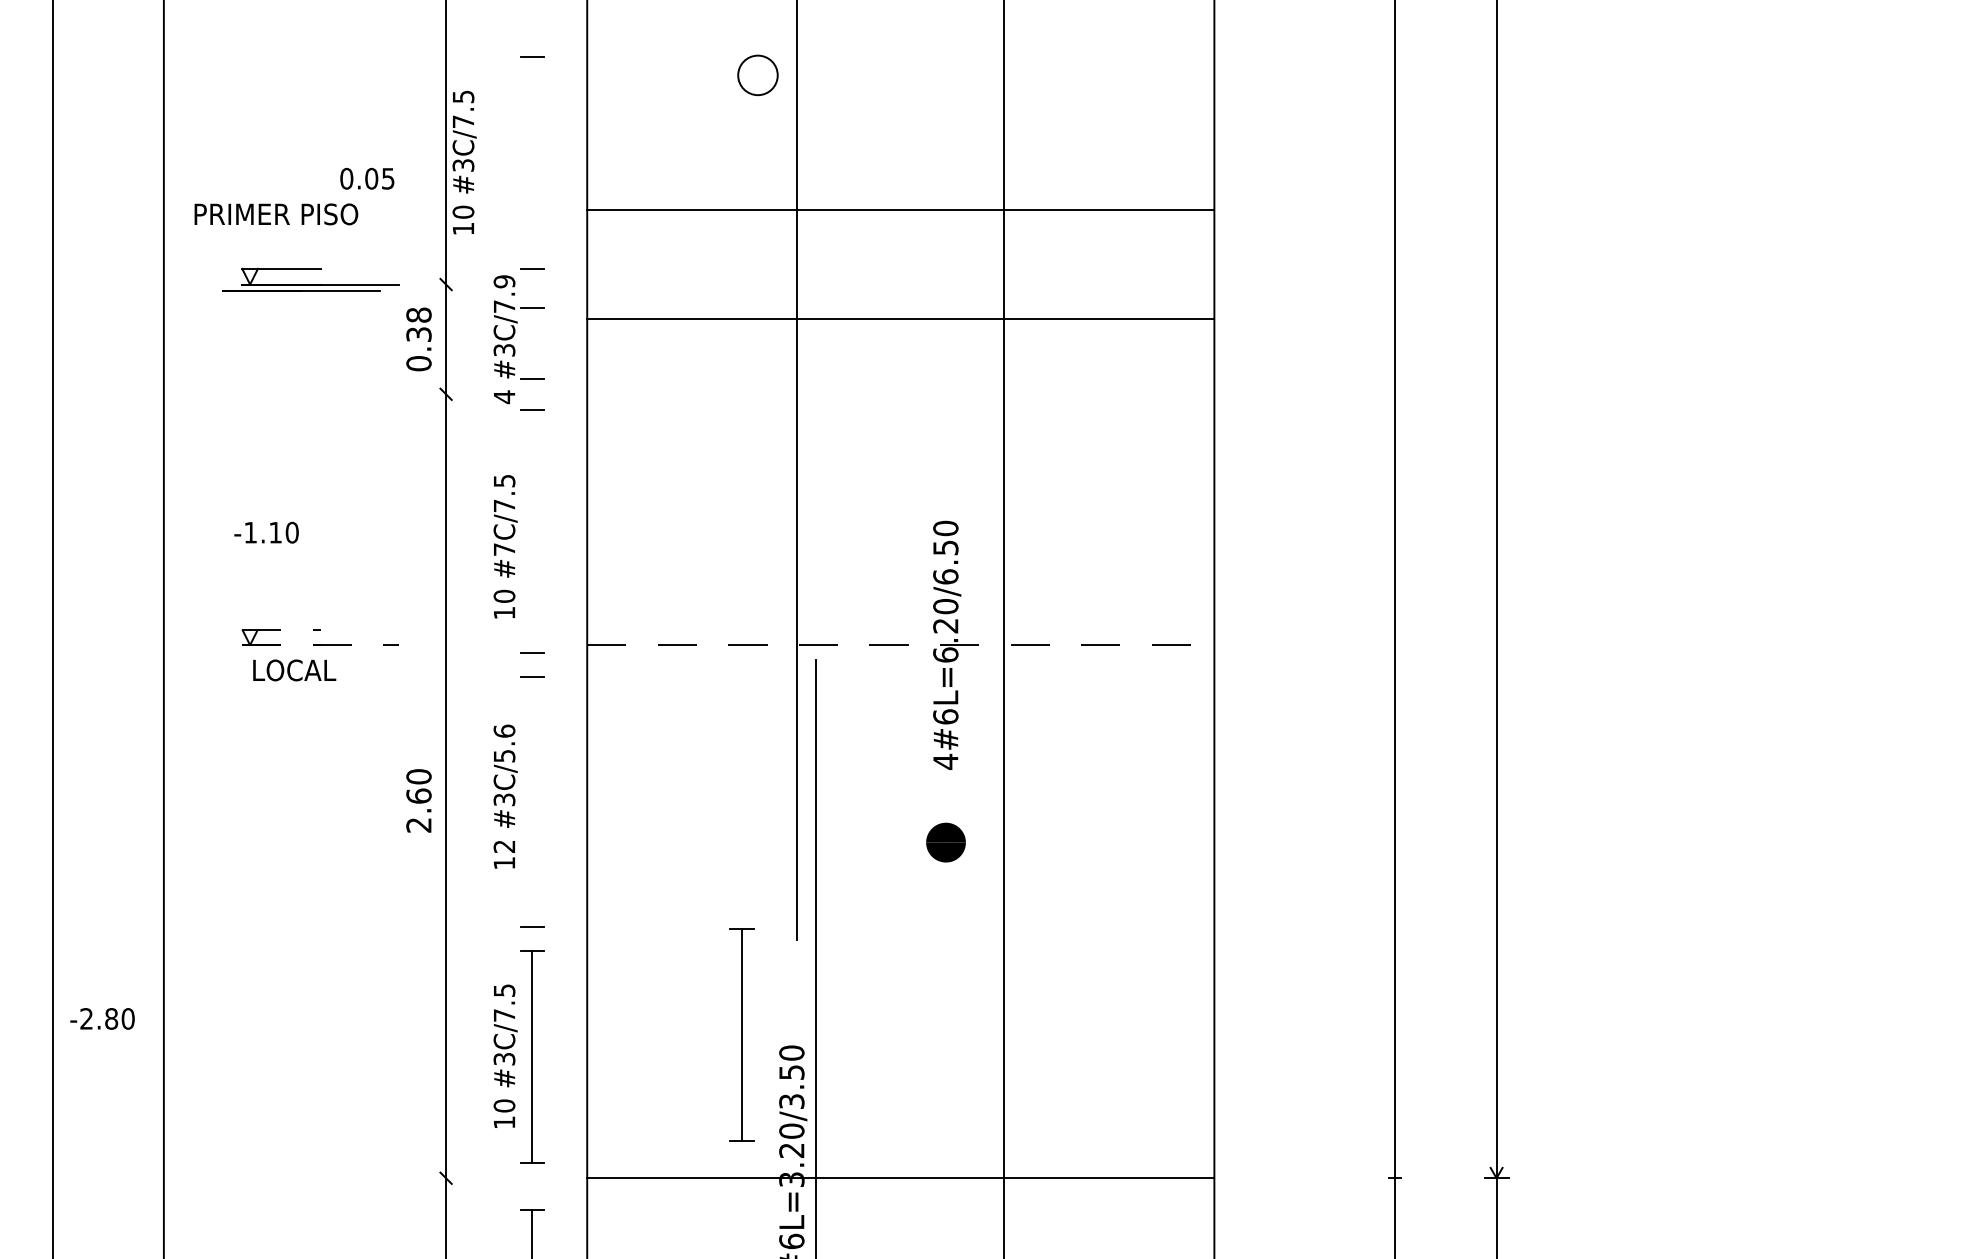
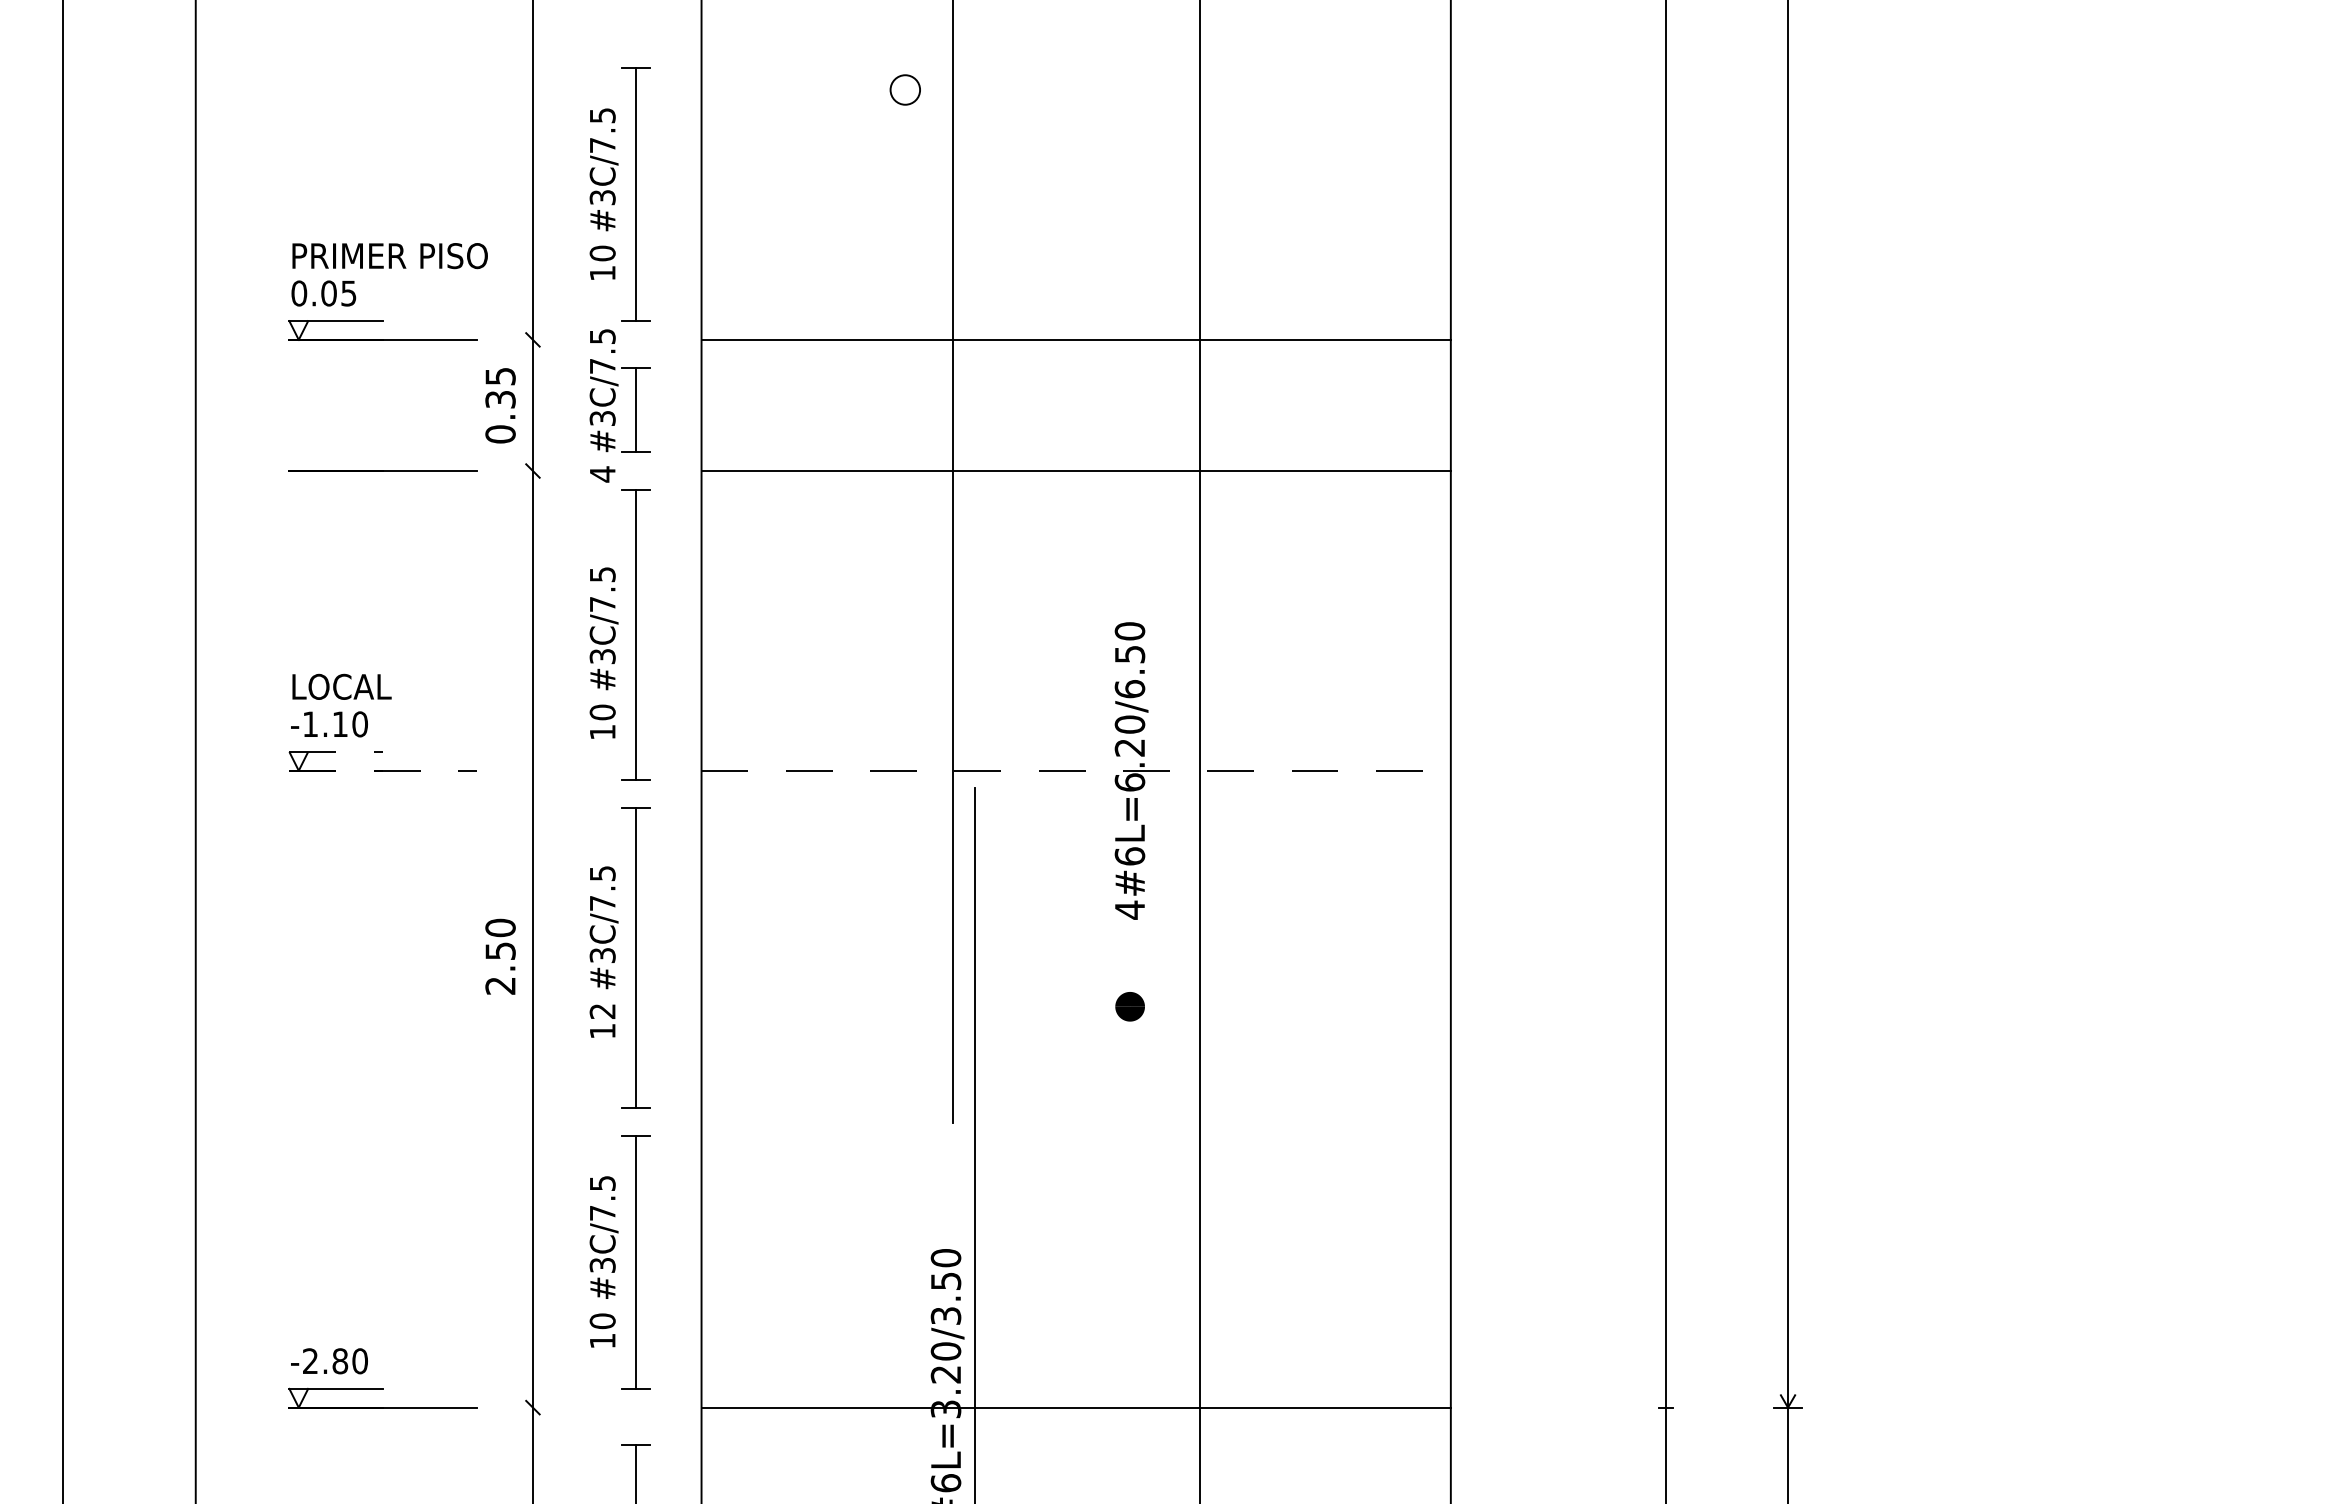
circle: (757, 74) -> (904, 89), size x0.62
text: (464, 162) -> (603, 193), moved
line: (531, 162) -> (635, 194), added
text: (367, 178) -> (323, 293), moved
line: (900, 209) -> (1075, 339), moved
text: (275, 214) -> (389, 256), moved
text: (504, 281) -> (602, 336), #3C/7.9 -> #3C/7.5
line: (300, 290) -> (382, 470), moved
text: (418, 315) -> (500, 376), 0.38 -> 0.35
line: (900, 319) -> (1075, 471), moved
line: (531, 342) -> (635, 409), added
line: (531, 531) -> (635, 634), added
text: (266, 532) -> (329, 724), moved
text: (504, 549) -> (602, 656), #7C/7.5 -> #3C/7.5
text: (294, 670) -> (341, 686), moved
text: (504, 742) -> (602, 887), #3C/5.6 -> #3C/7.5
text: (418, 795) -> (500, 950), 2.60 -> 2.50
line: (531, 801) -> (635, 957), added
part: (945, 842) -> (1129, 1006), size x0.62
text: (102, 1019) -> (329, 1361), moved
part: (741, 1035) -> (885, 1236), removed
part: (320, 1163) -> (382, 1389), added

